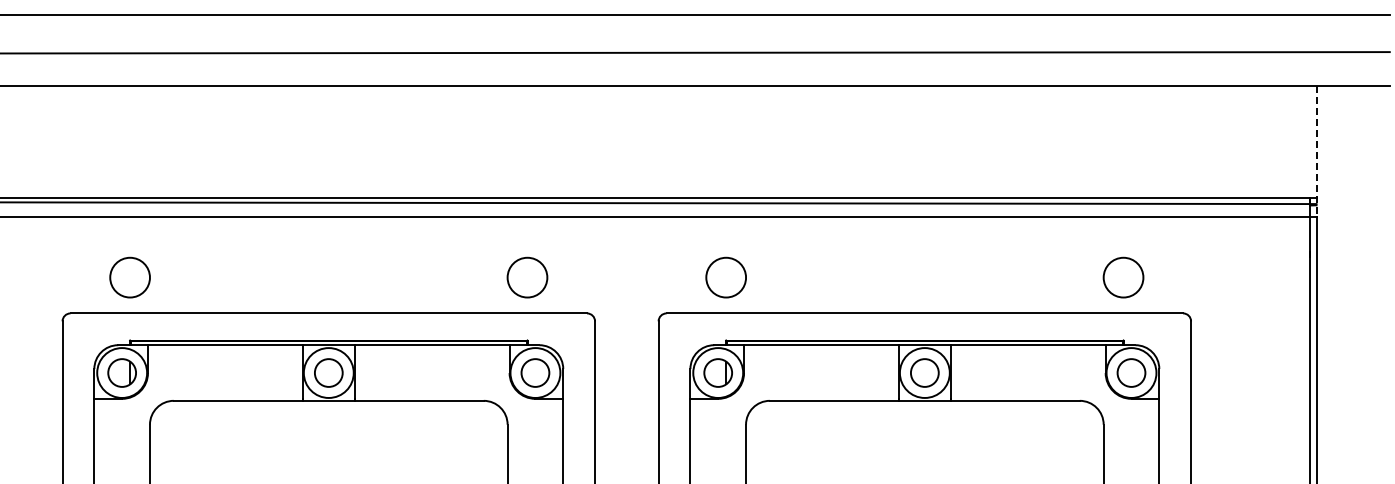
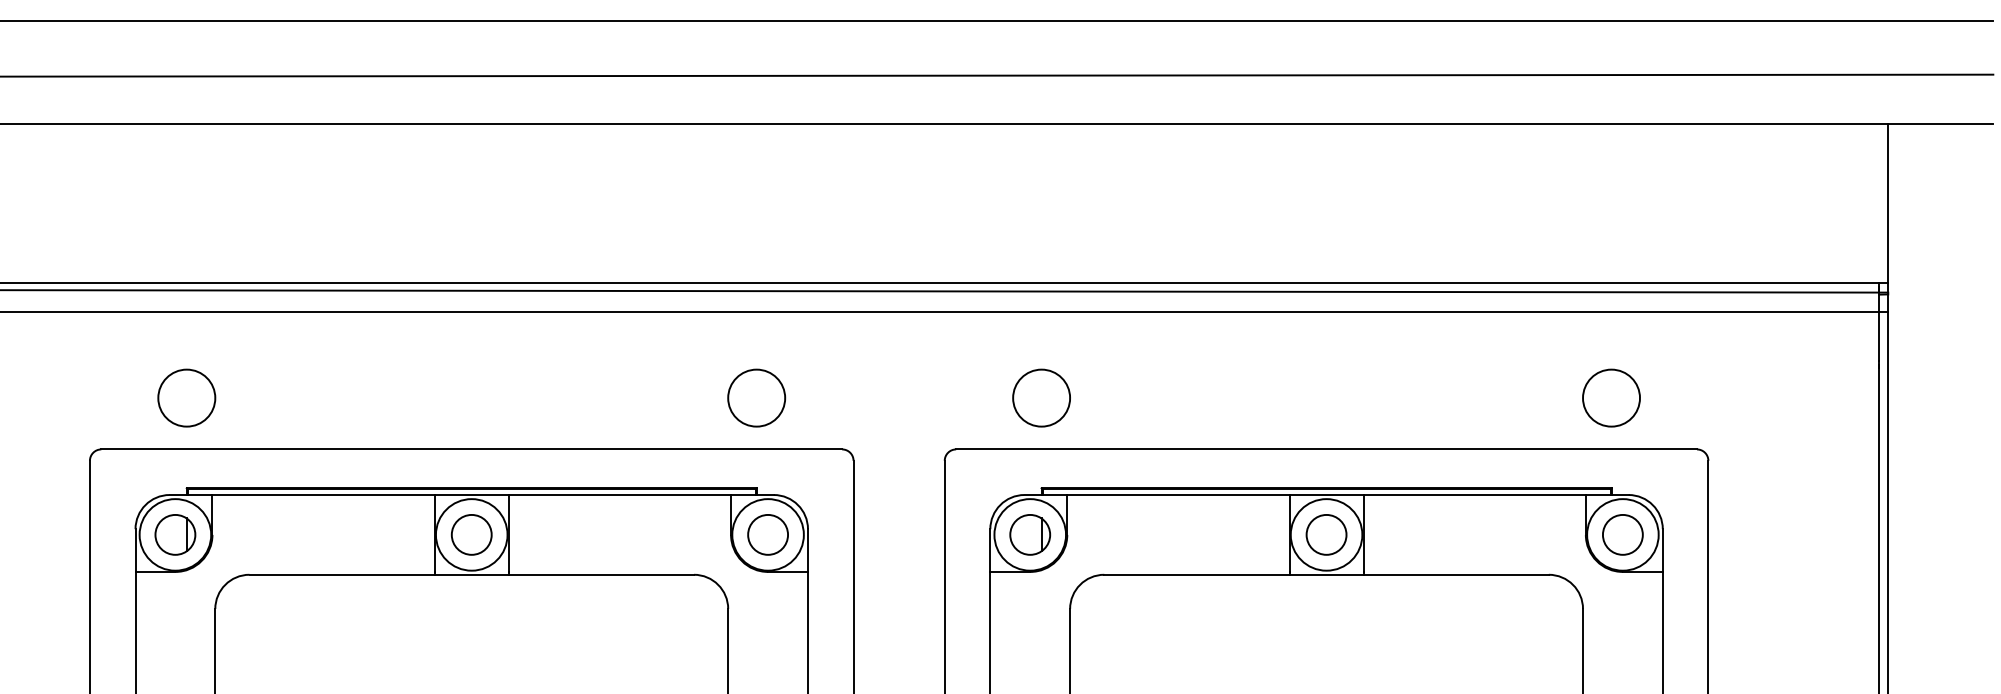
line: (1316, 151) -> (1888, 217), dashed -> solid

